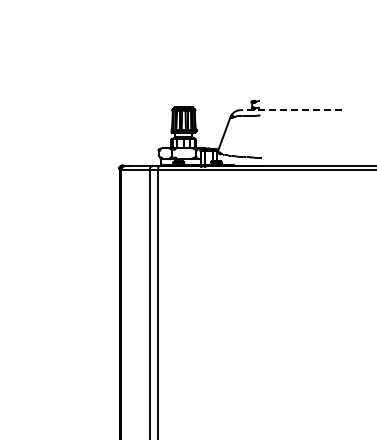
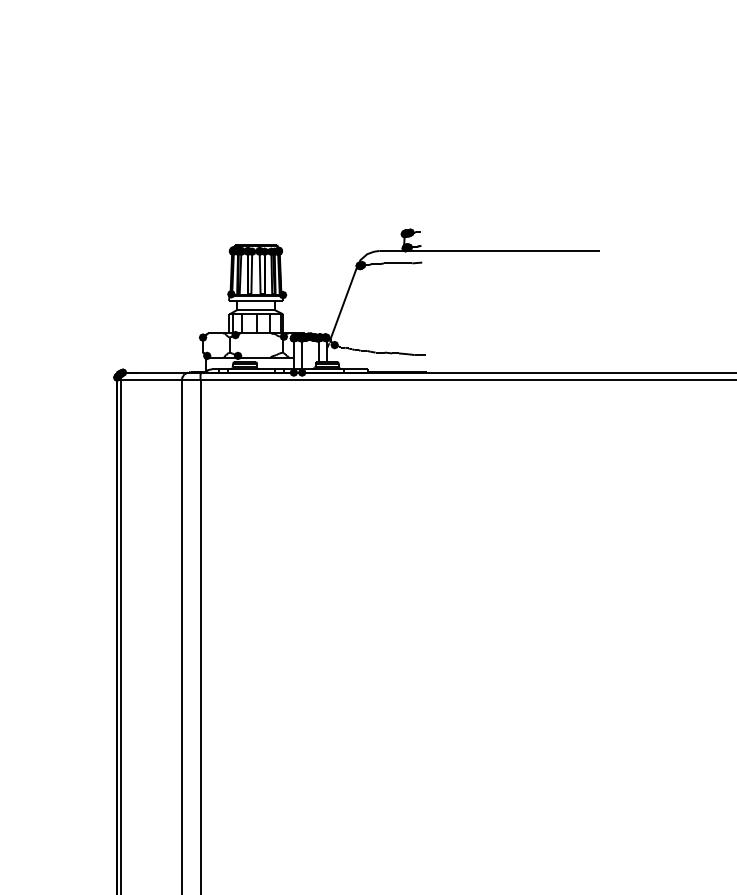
line: (291, 110) -> (489, 251), dashed -> solid

